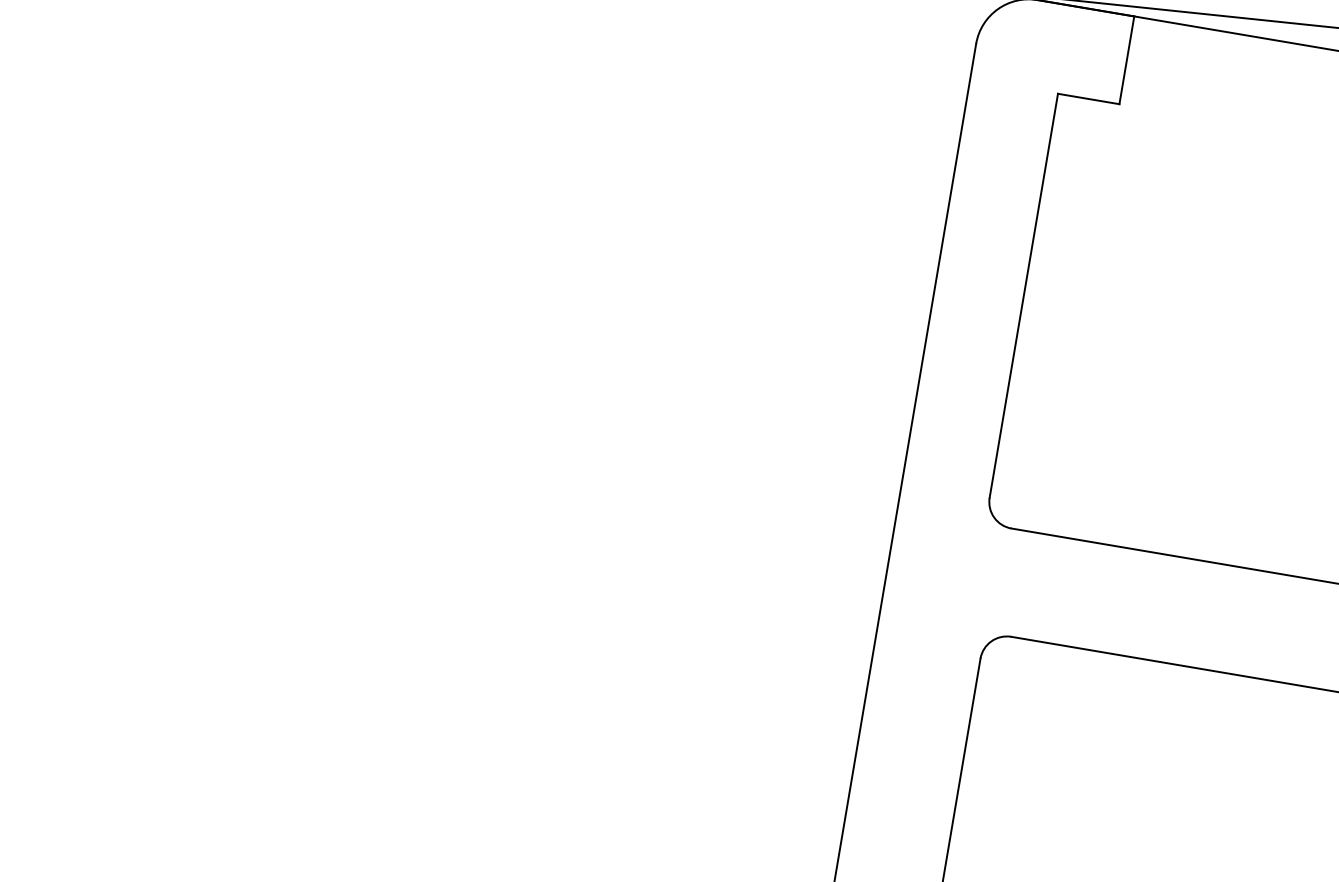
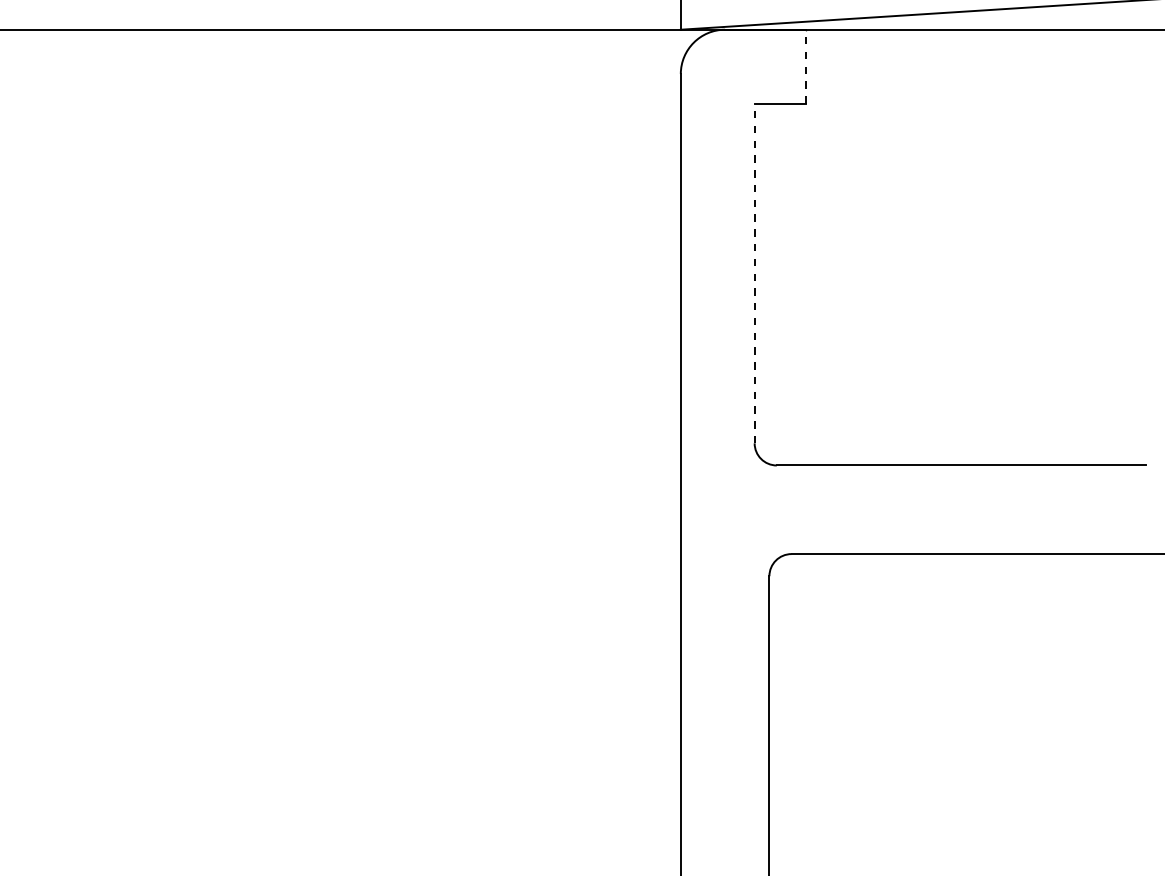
line: (1127, 60) -> (806, 66), solid -> dashed
line: (1023, 295) -> (754, 273), solid -> dashed

